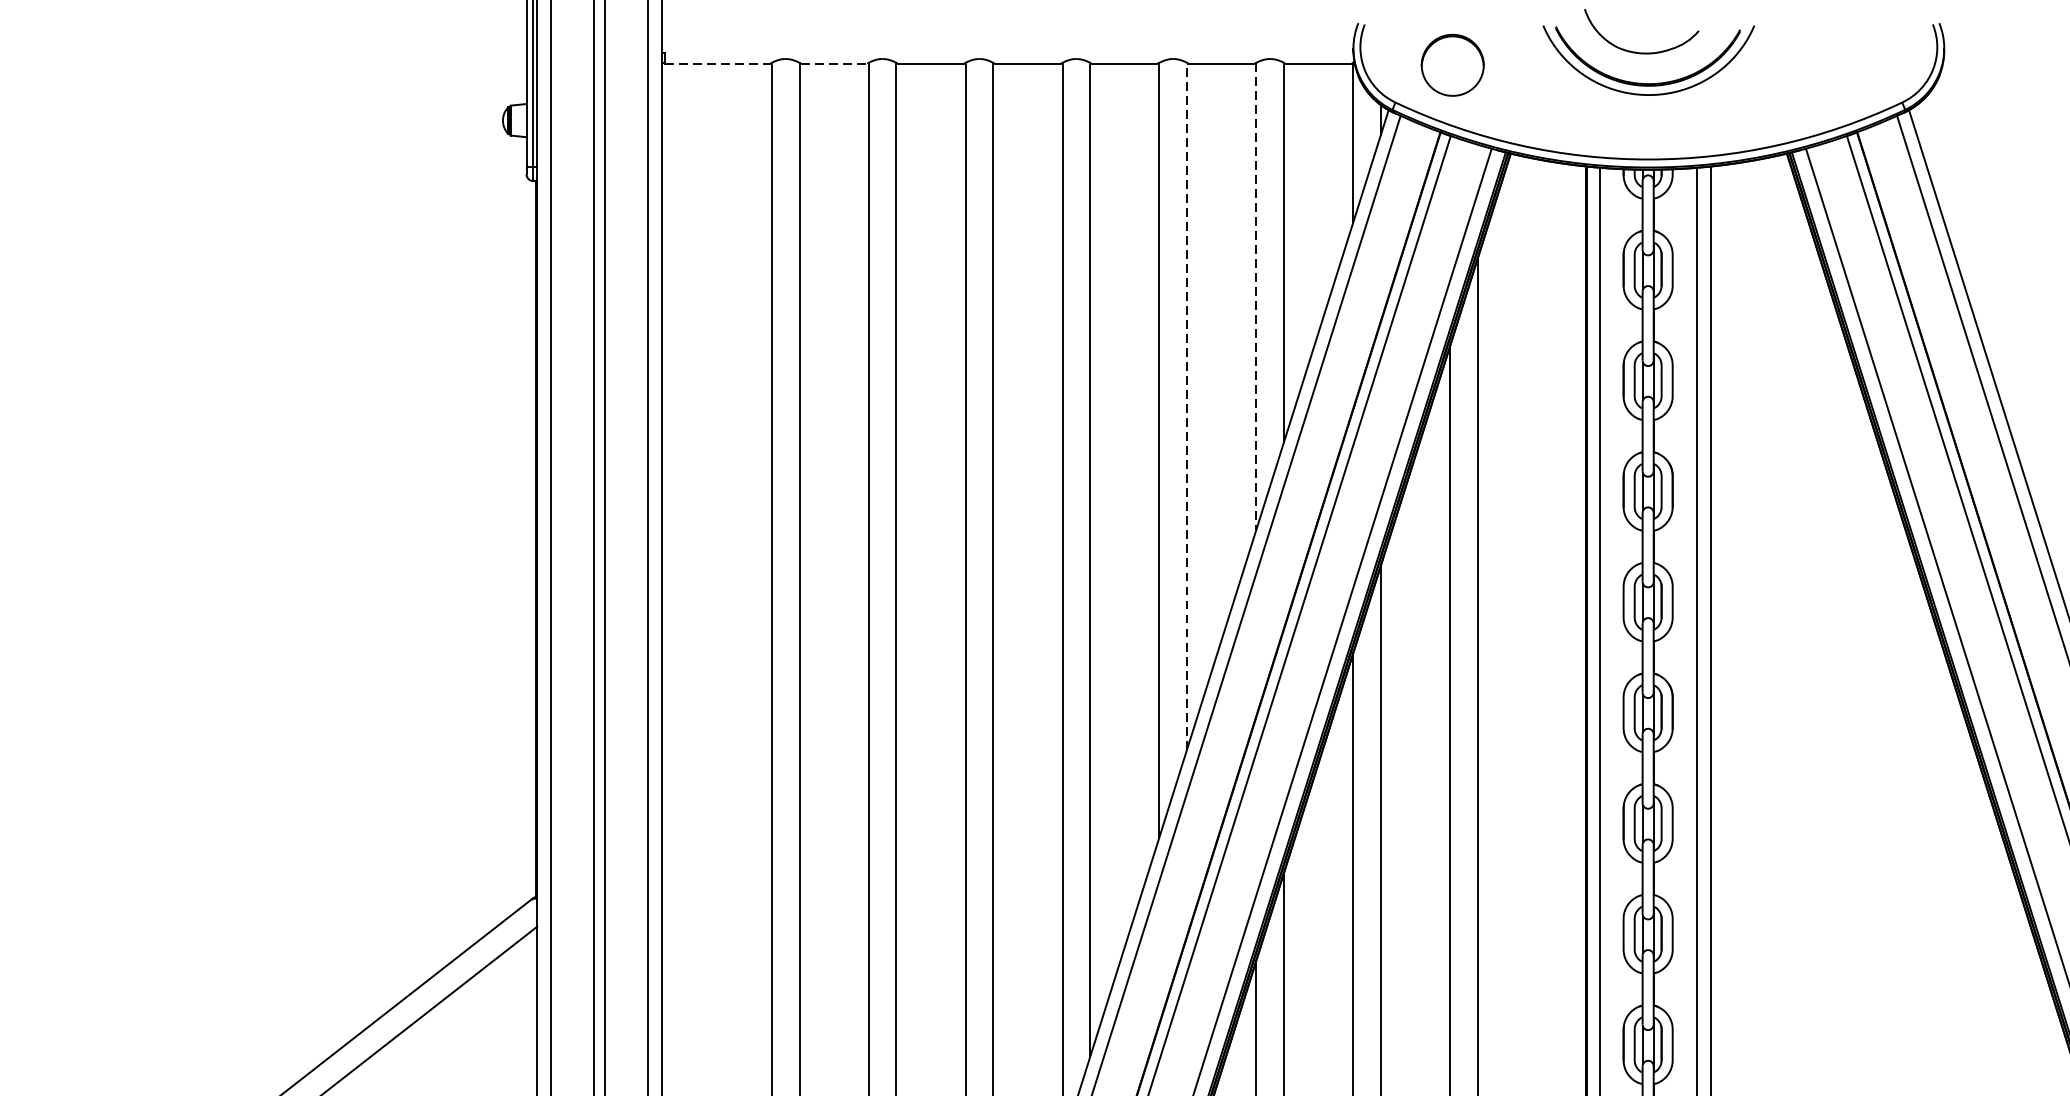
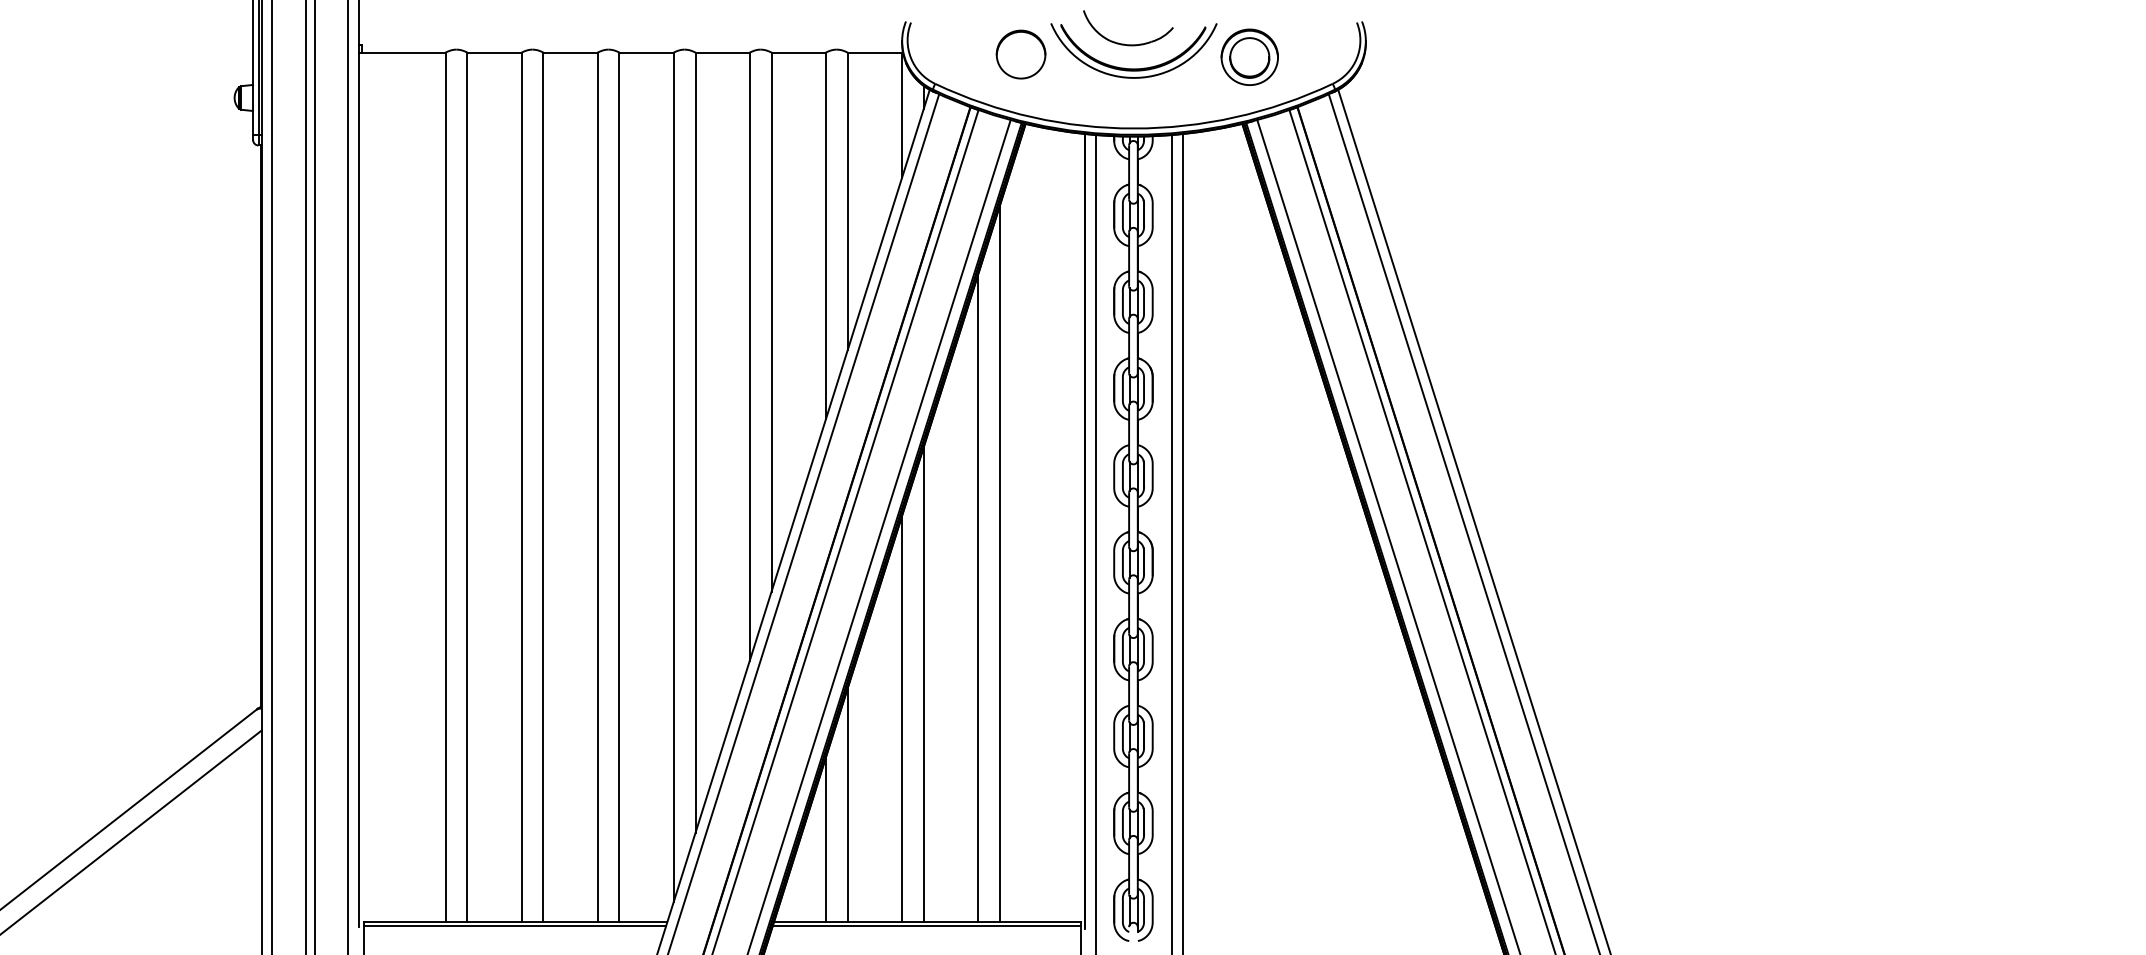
line: (718, 63) -> (403, 53), dashed -> solid
line: (835, 63) -> (495, 53), dashed -> solid
part: (1452, 65) -> (1020, 54), moved
part: (1796, 67) -> (1249, 56), added
line: (1255, 297) -> (825, 236), dashed -> solid
line: (1186, 406) -> (771, 322), dashed -> solid

